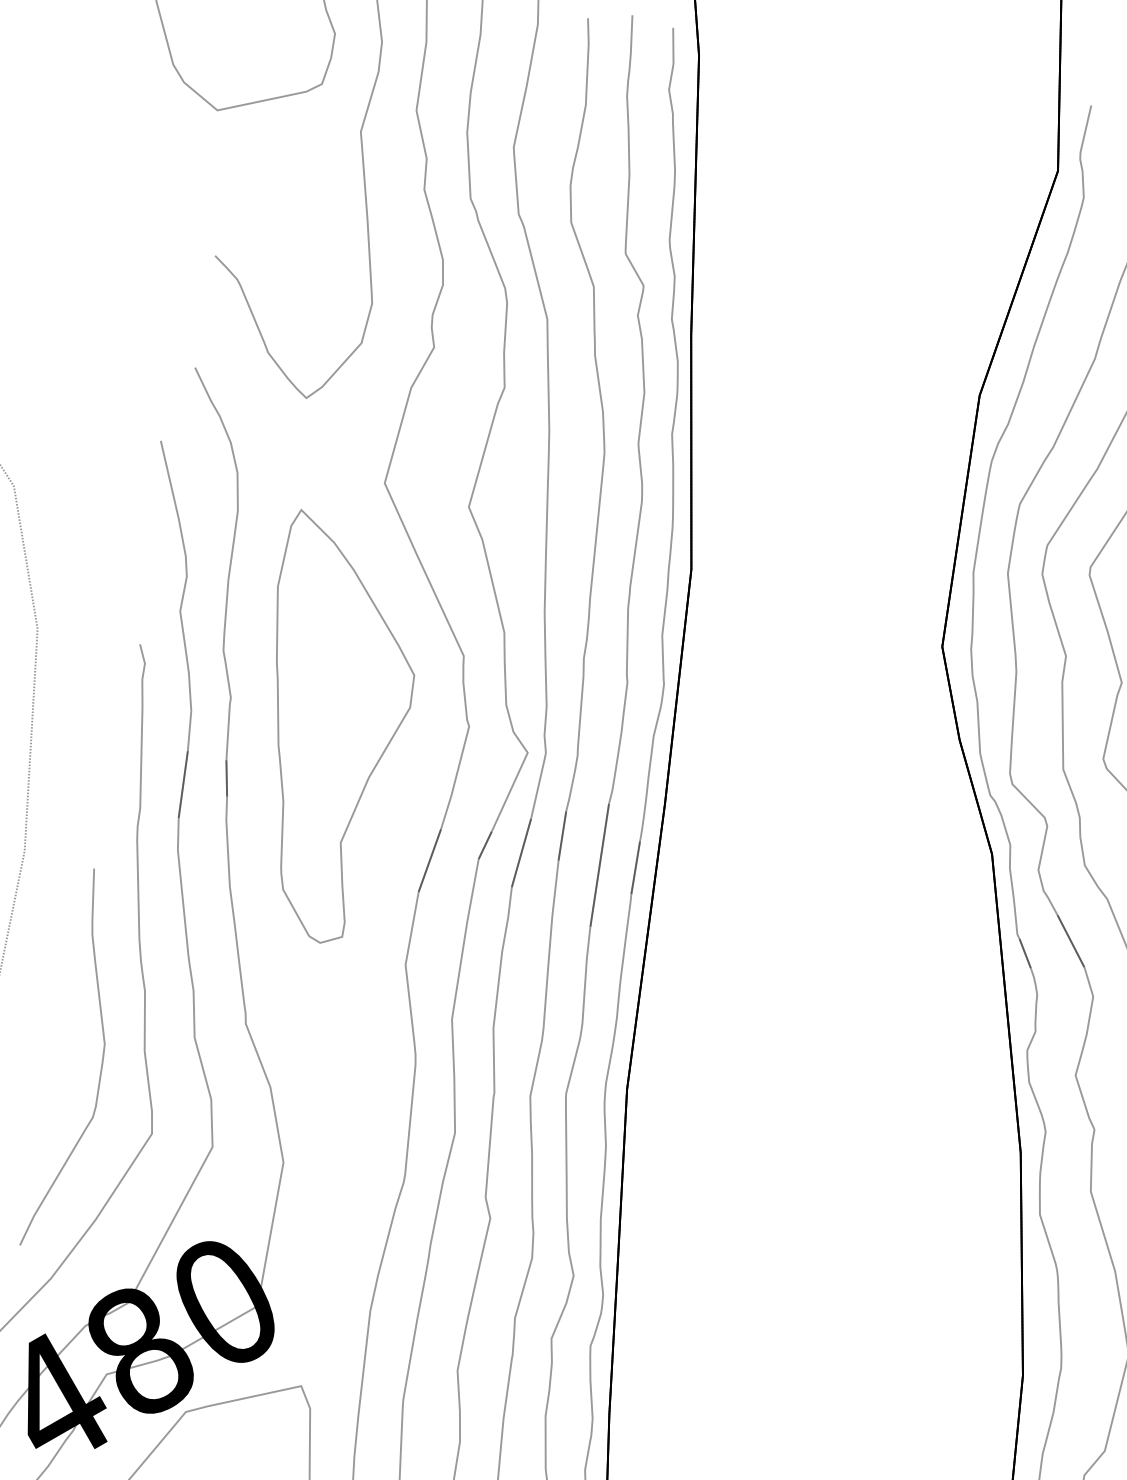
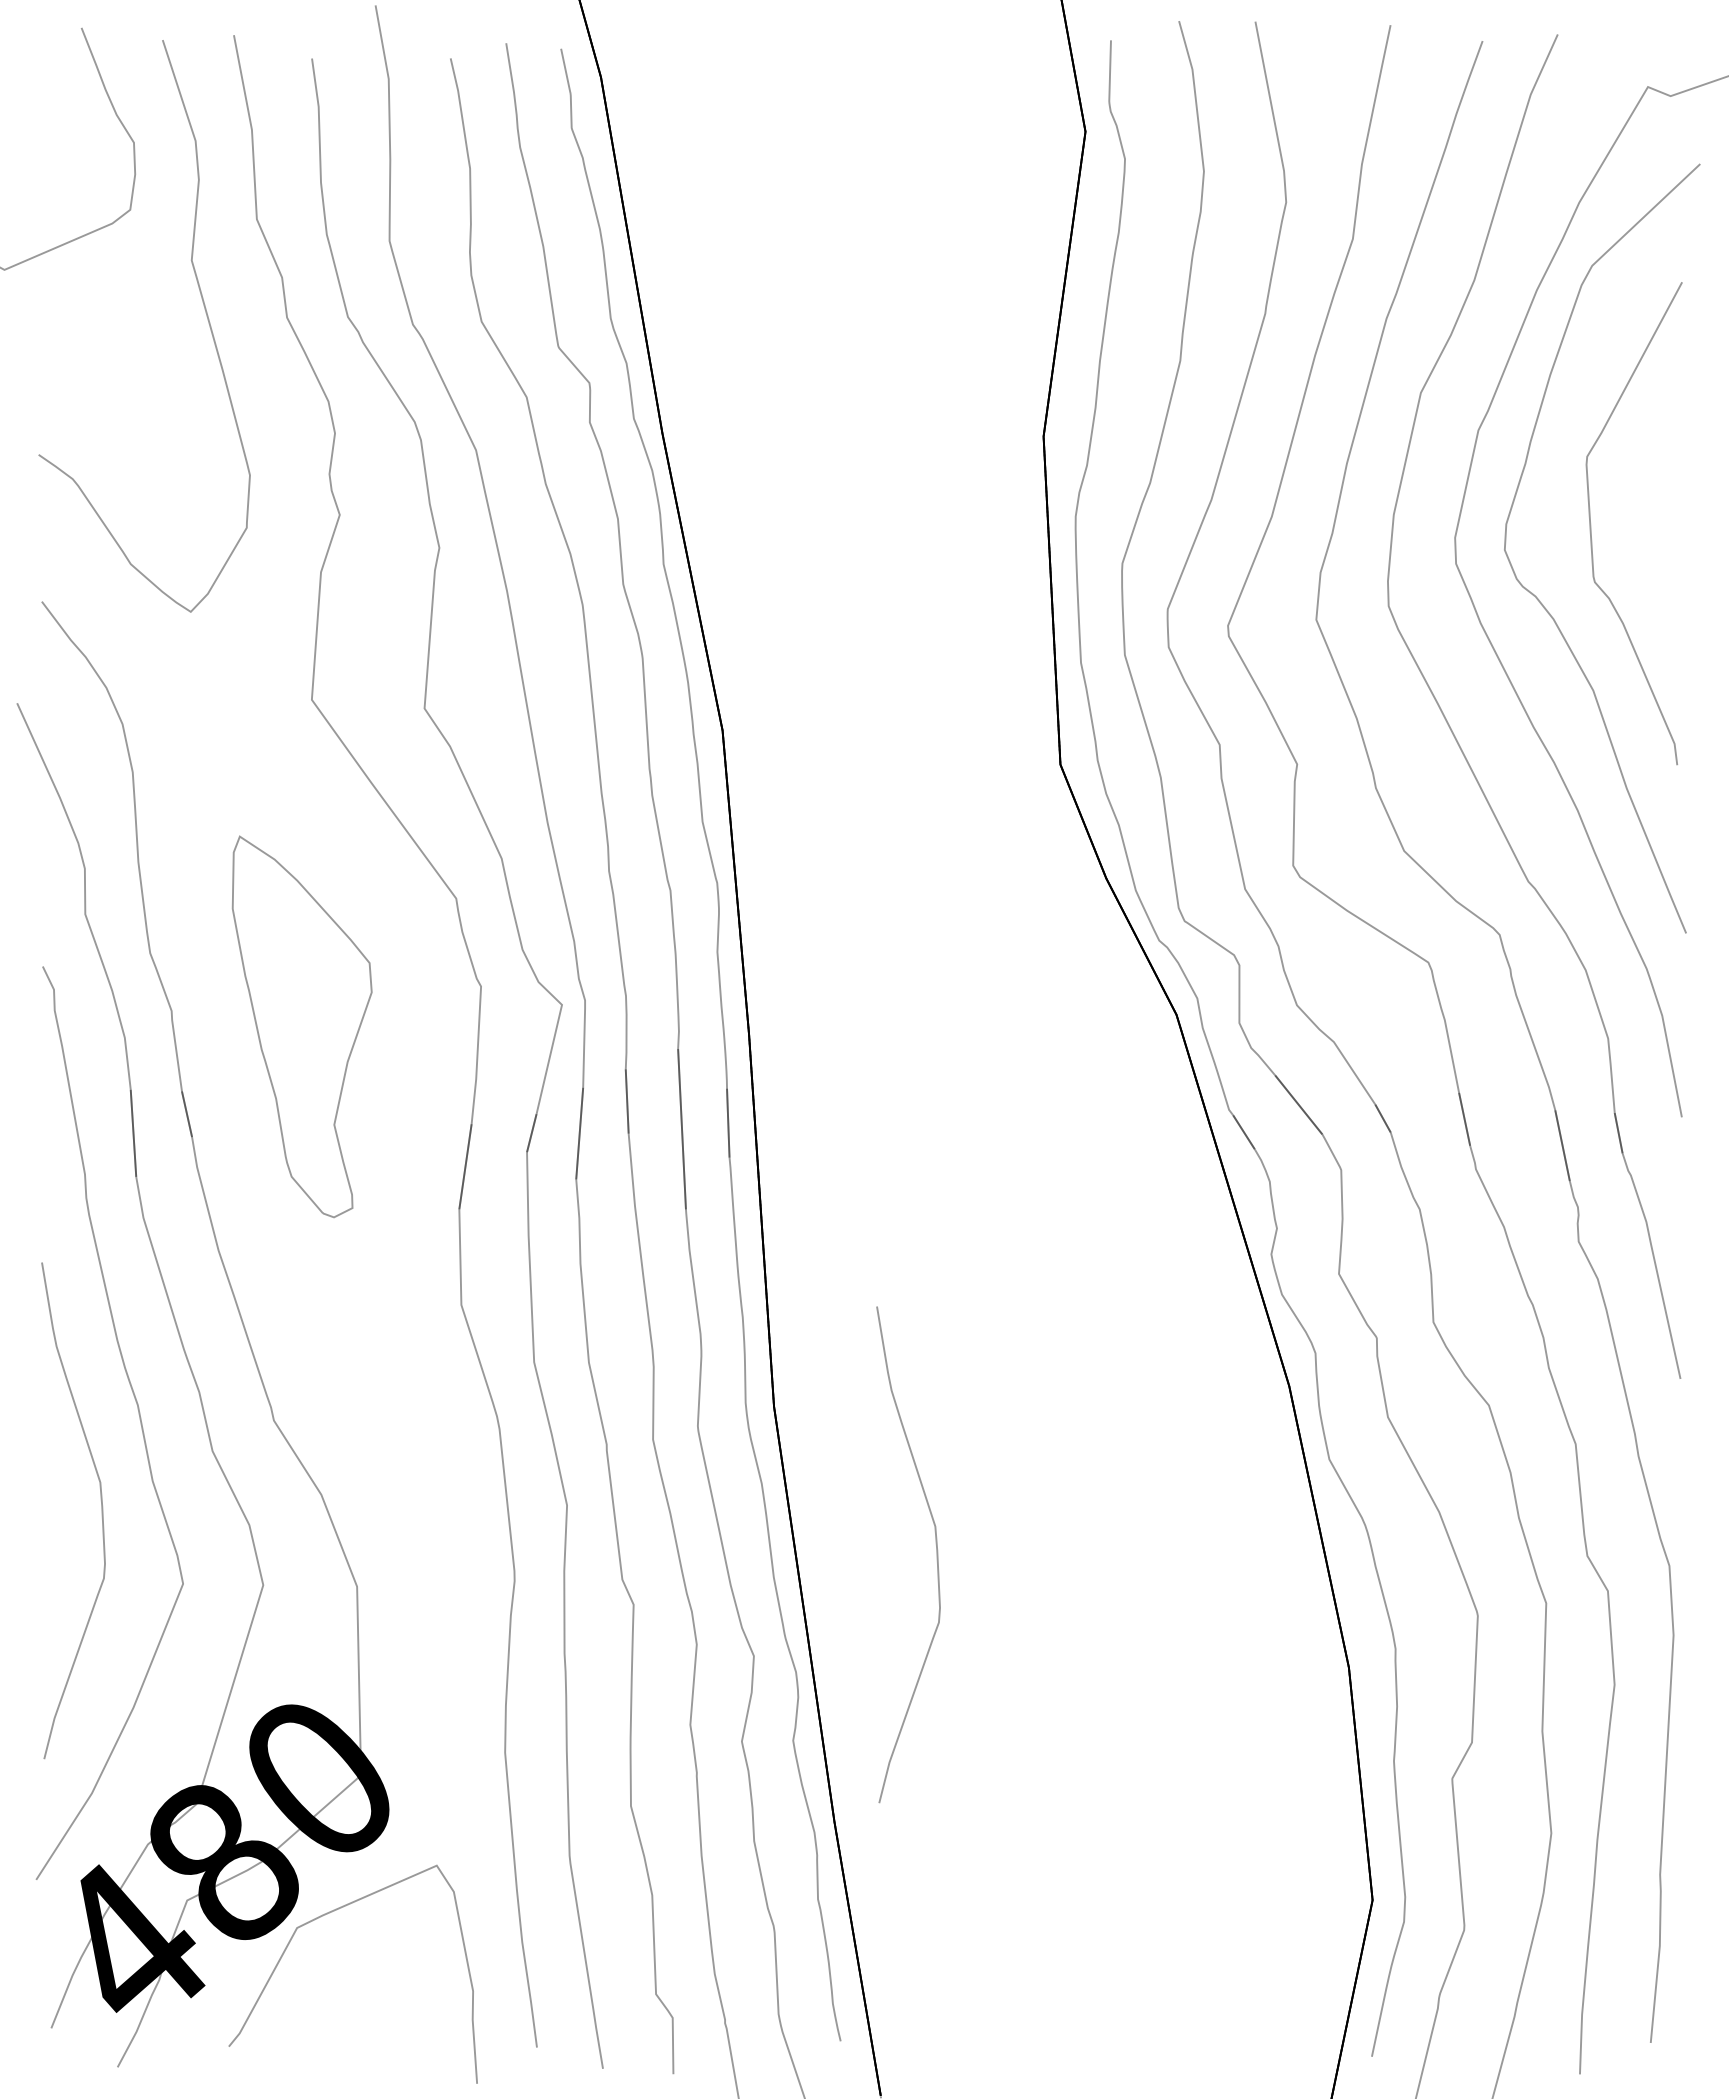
part: (327, 729) -> (302, 1026), size x0.7
curve: (727, 1226) -> (936, 1554), added

